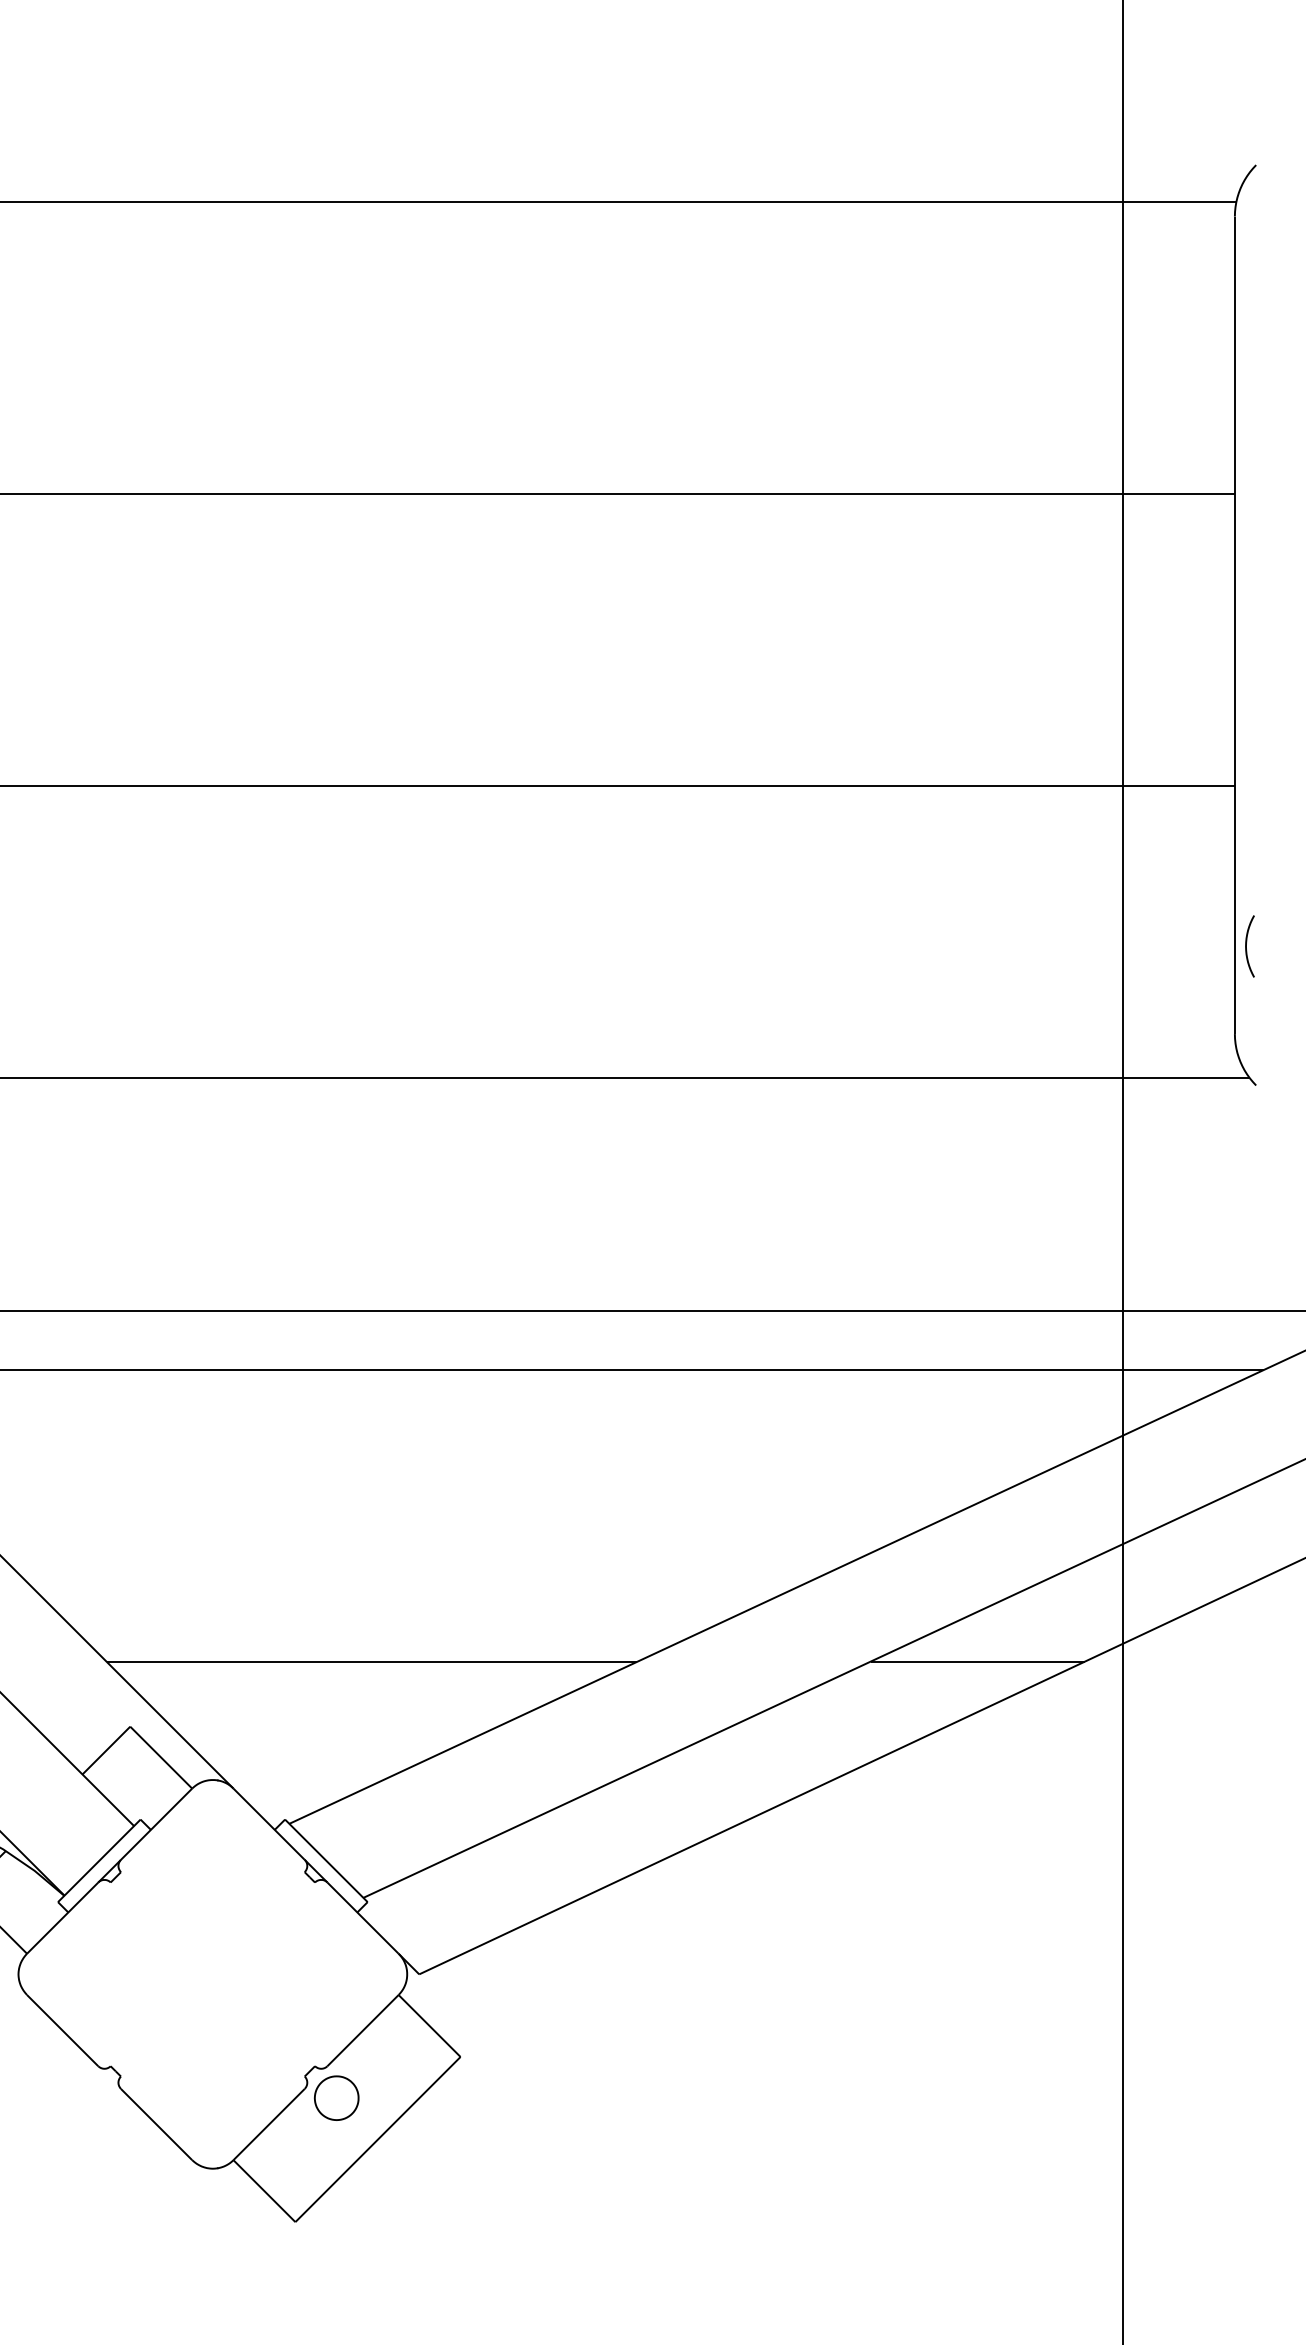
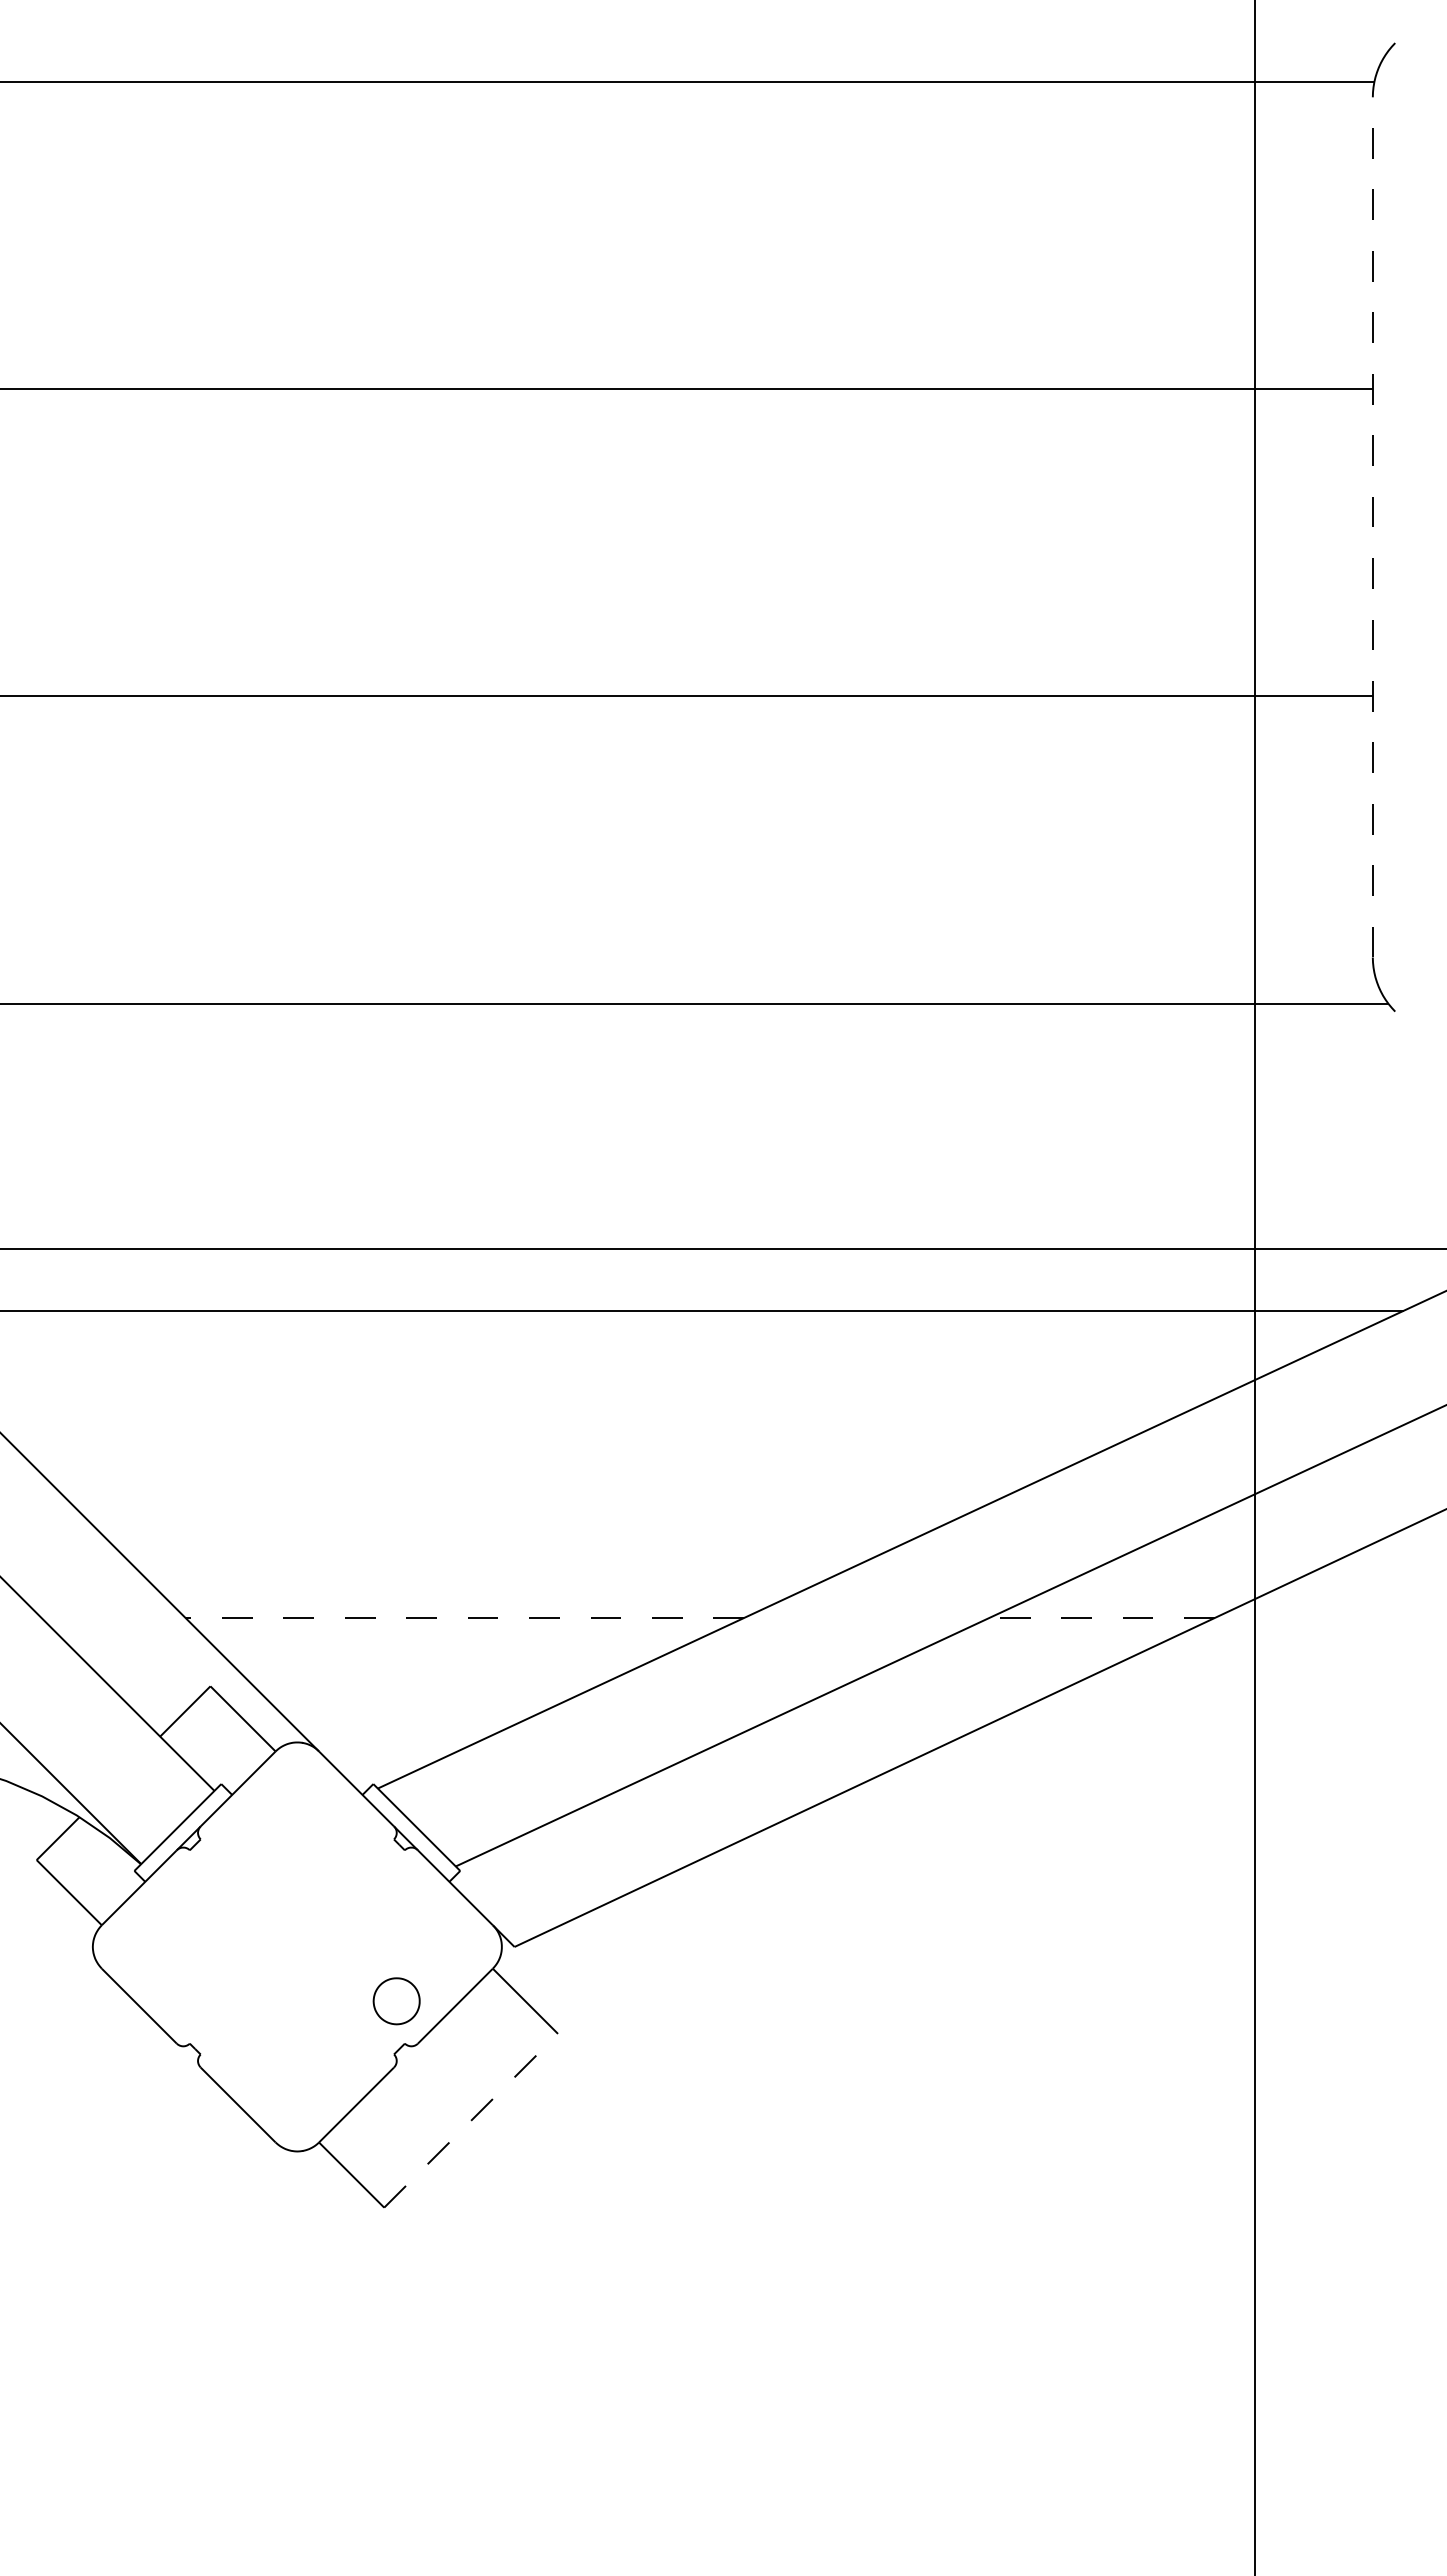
line: (1234, 624) -> (1372, 526), solid -> dashed
curve: (1246, 946) -> (1385, 865), removed
line: (371, 1661) -> (464, 1617), solid -> dashed
line: (977, 1661) -> (1102, 1617), solid -> dashed
part: (336, 2098) -> (396, 2001), moved
line: (378, 2139) -> (471, 2120), solid -> dashed

